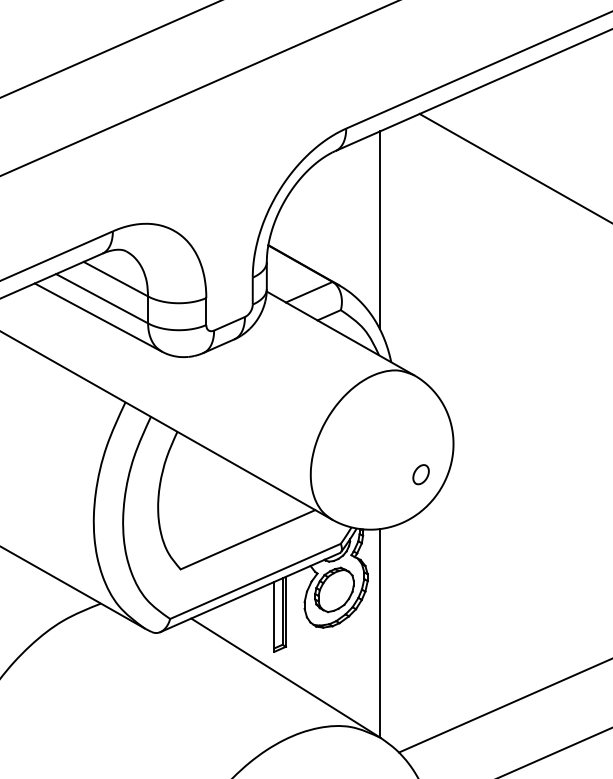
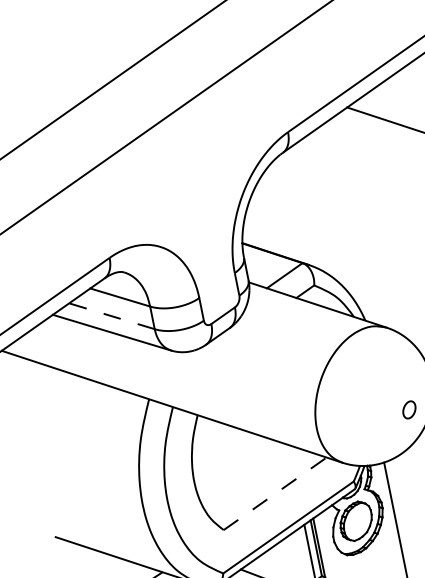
line: (379, 230) -> (333, 212), removed
line: (101, 298) -> (111, 316), solid -> dashed
line: (248, 539) -> (275, 493), solid -> dashed

